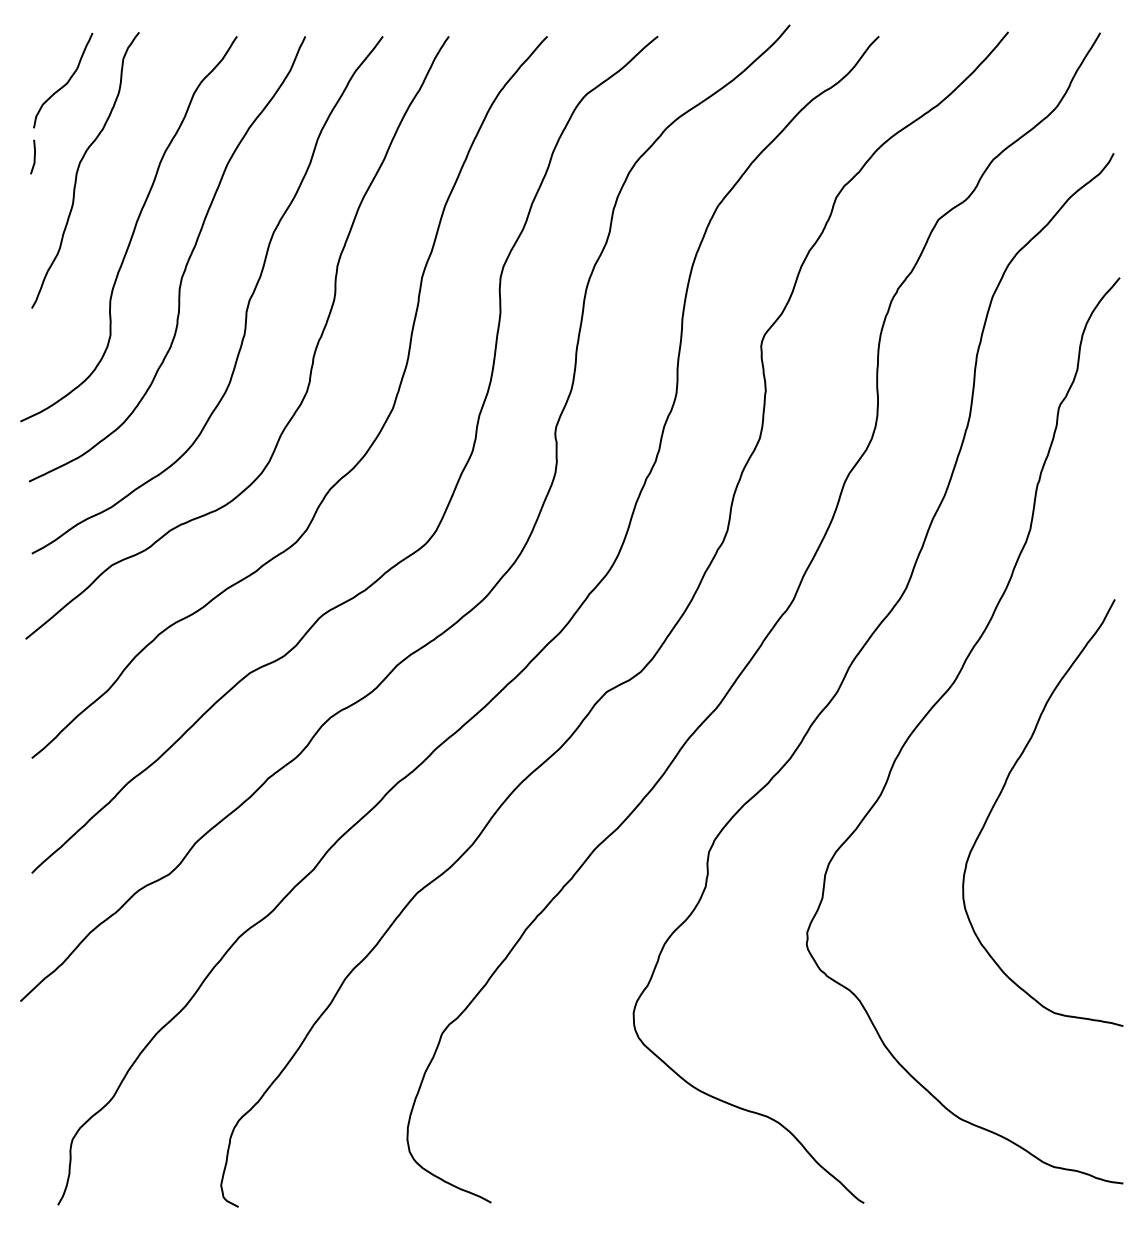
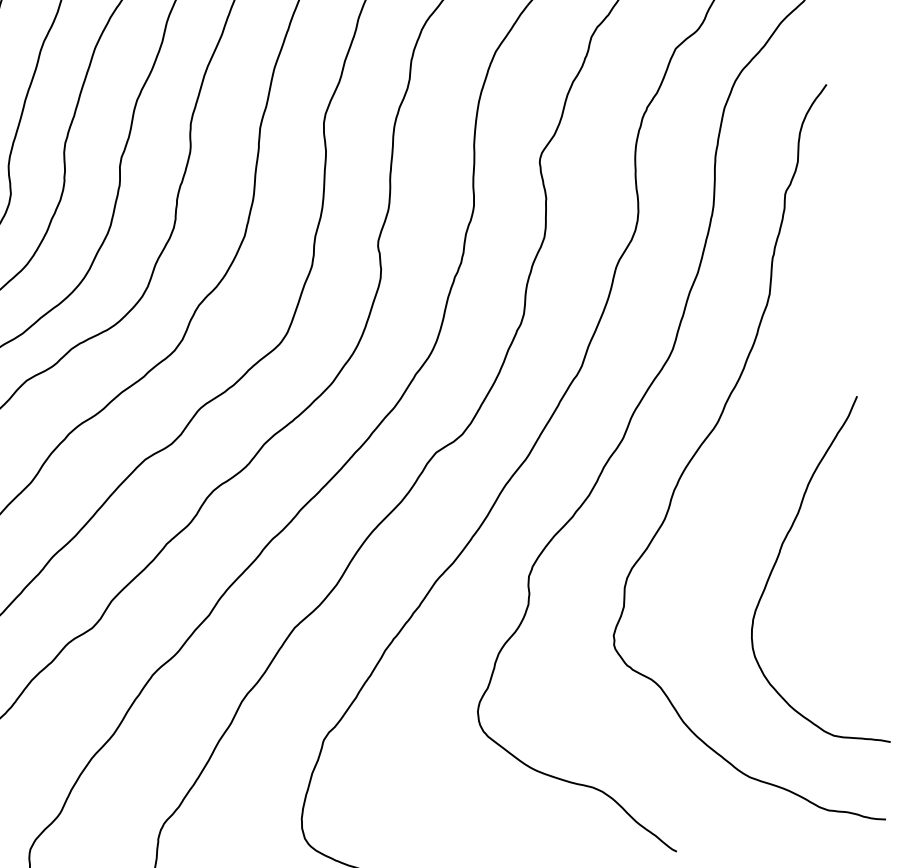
curve: (1002, 791) -> (777, 559), moved

